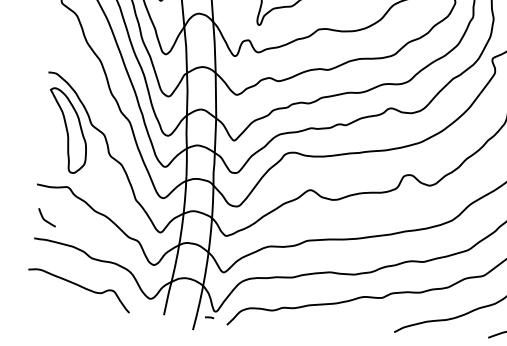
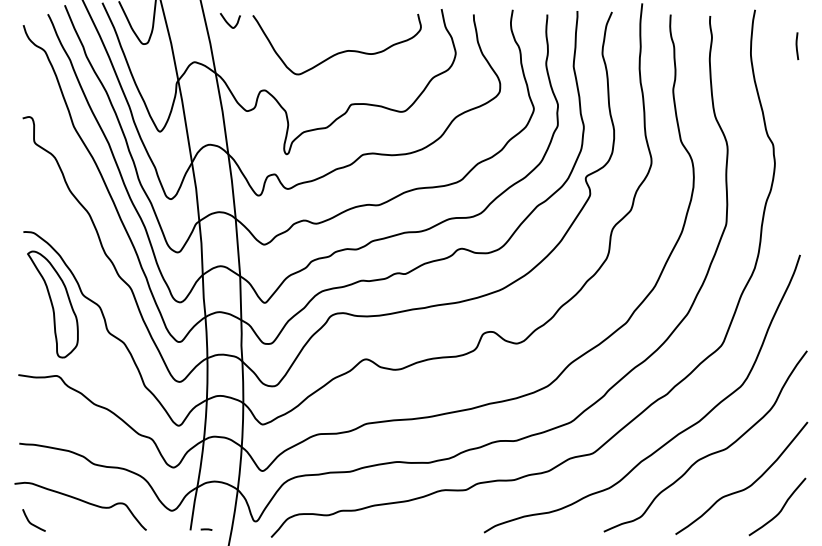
curve: (45, 219) -> (31, 522), moved
line: (209, 317) -> (206, 529), moved

